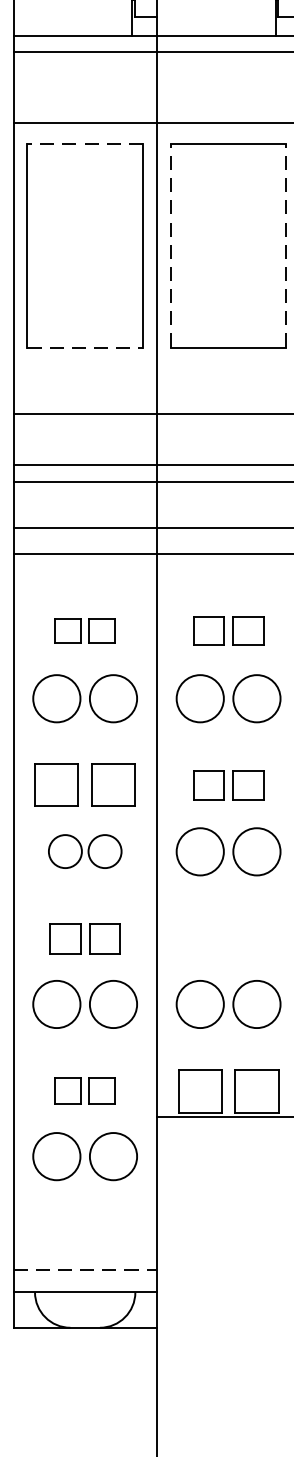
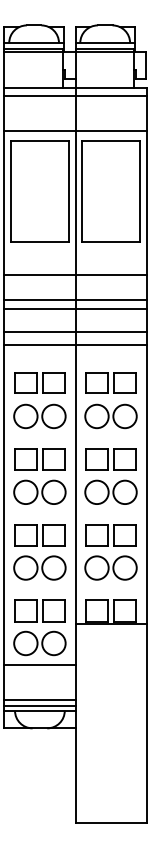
line: (84, 144) -> (39, 141), dashed -> solid
line: (171, 244) -> (82, 191), dashed -> solid
line: (286, 244) -> (139, 191), dashed -> solid
line: (84, 347) -> (39, 242), dashed -> solid
part: (84, 630) -> (39, 382), size x1.67
part: (227, 630) -> (110, 382), size x1.43
part: (227, 785) -> (110, 459), size x1.43
part: (84, 850) -> (39, 491), size x1.43
part: (84, 938) -> (39, 535), size x1.43
part: (227, 938) -> (110, 535), added
part: (84, 1090) -> (39, 610), size x1.67
line: (84, 1198) -> (39, 664), added
line: (84, 1269) -> (39, 699), dashed -> solid
line: (84, 1283) -> (39, 706), added

